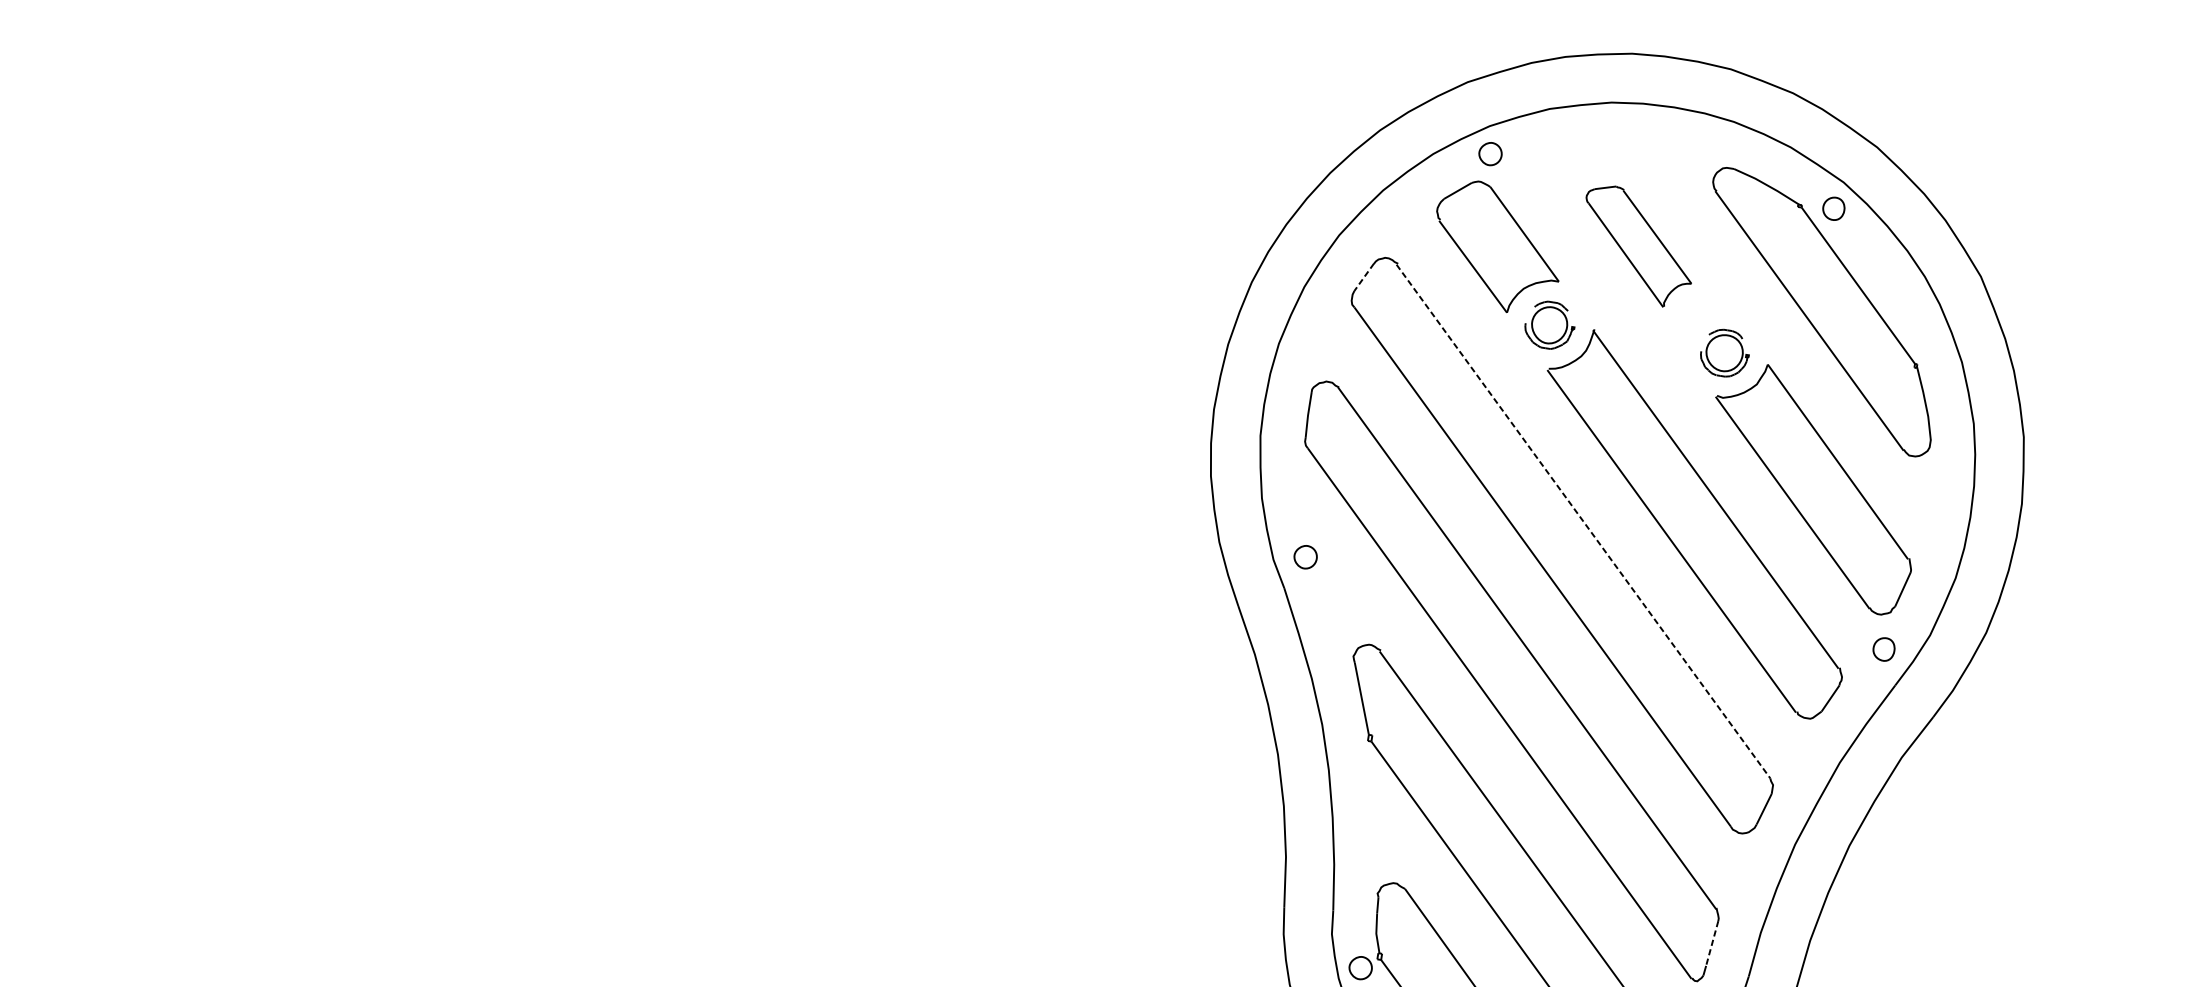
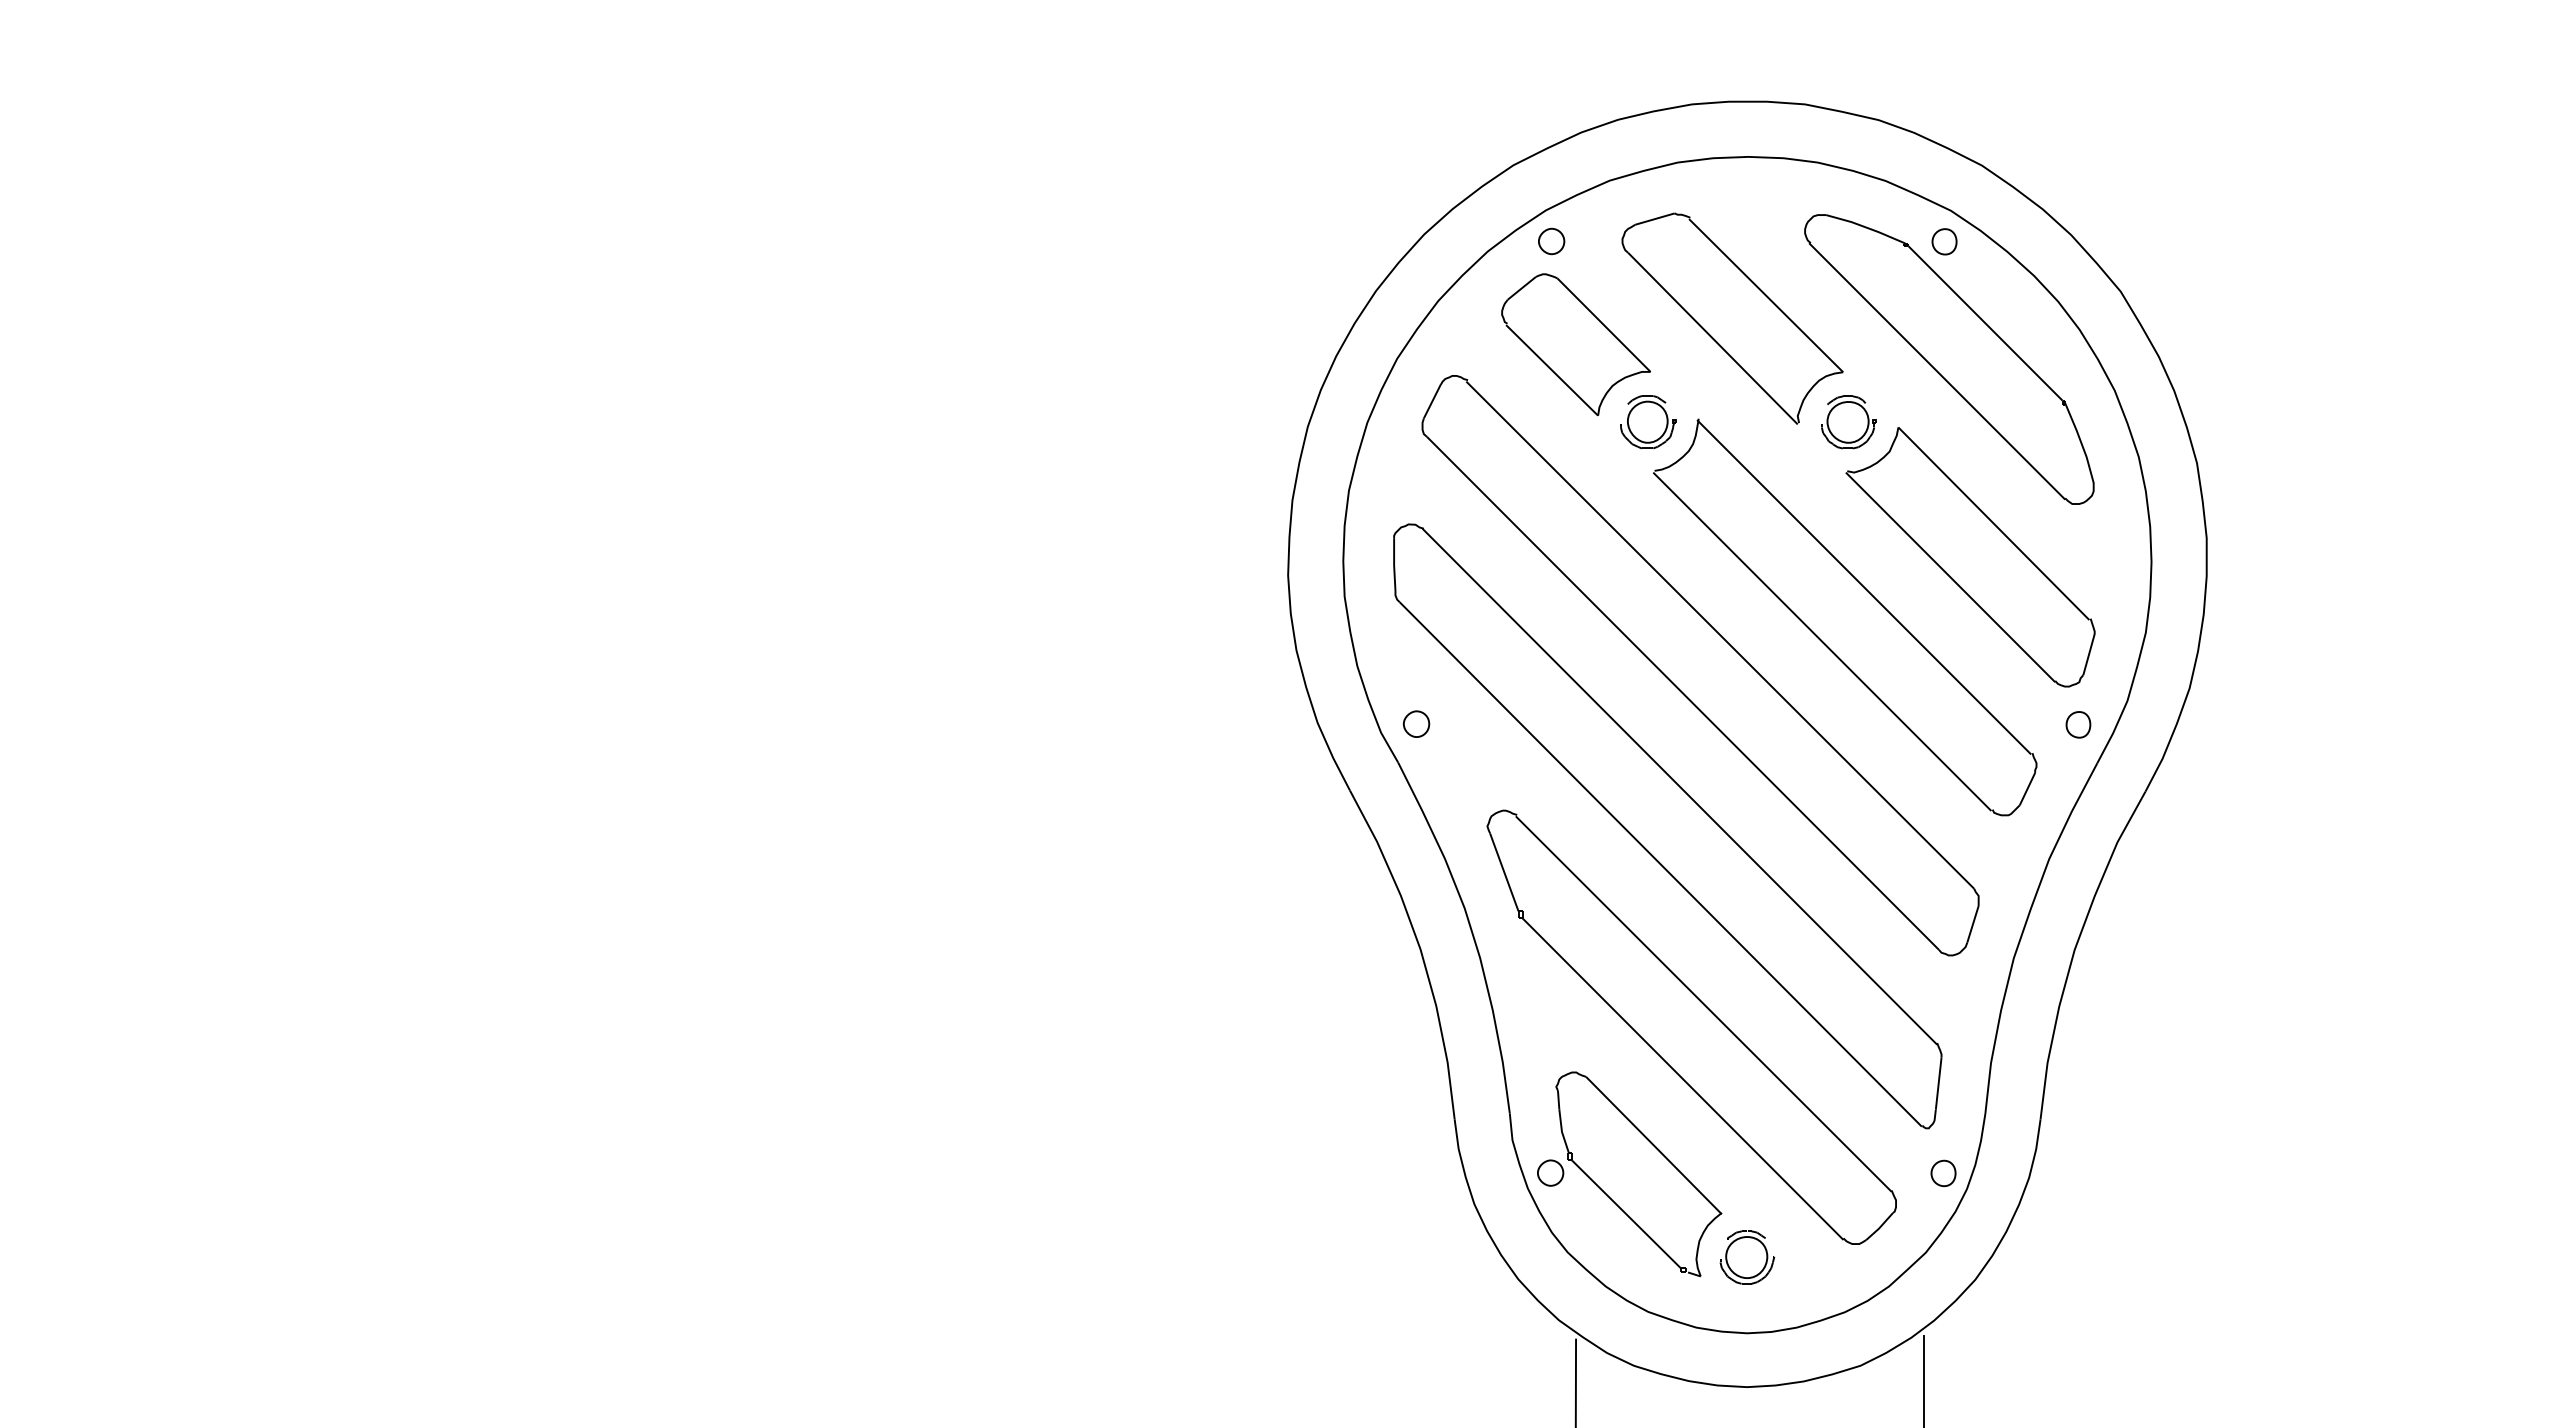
part: (1637, 246) -> (1732, 318), size x1.67
line: (1364, 277) -> (1432, 401), dashed -> solid
line: (1583, 521) -> (1720, 635), dashed -> solid
line: (1711, 944) -> (1938, 1084), dashed -> solid

